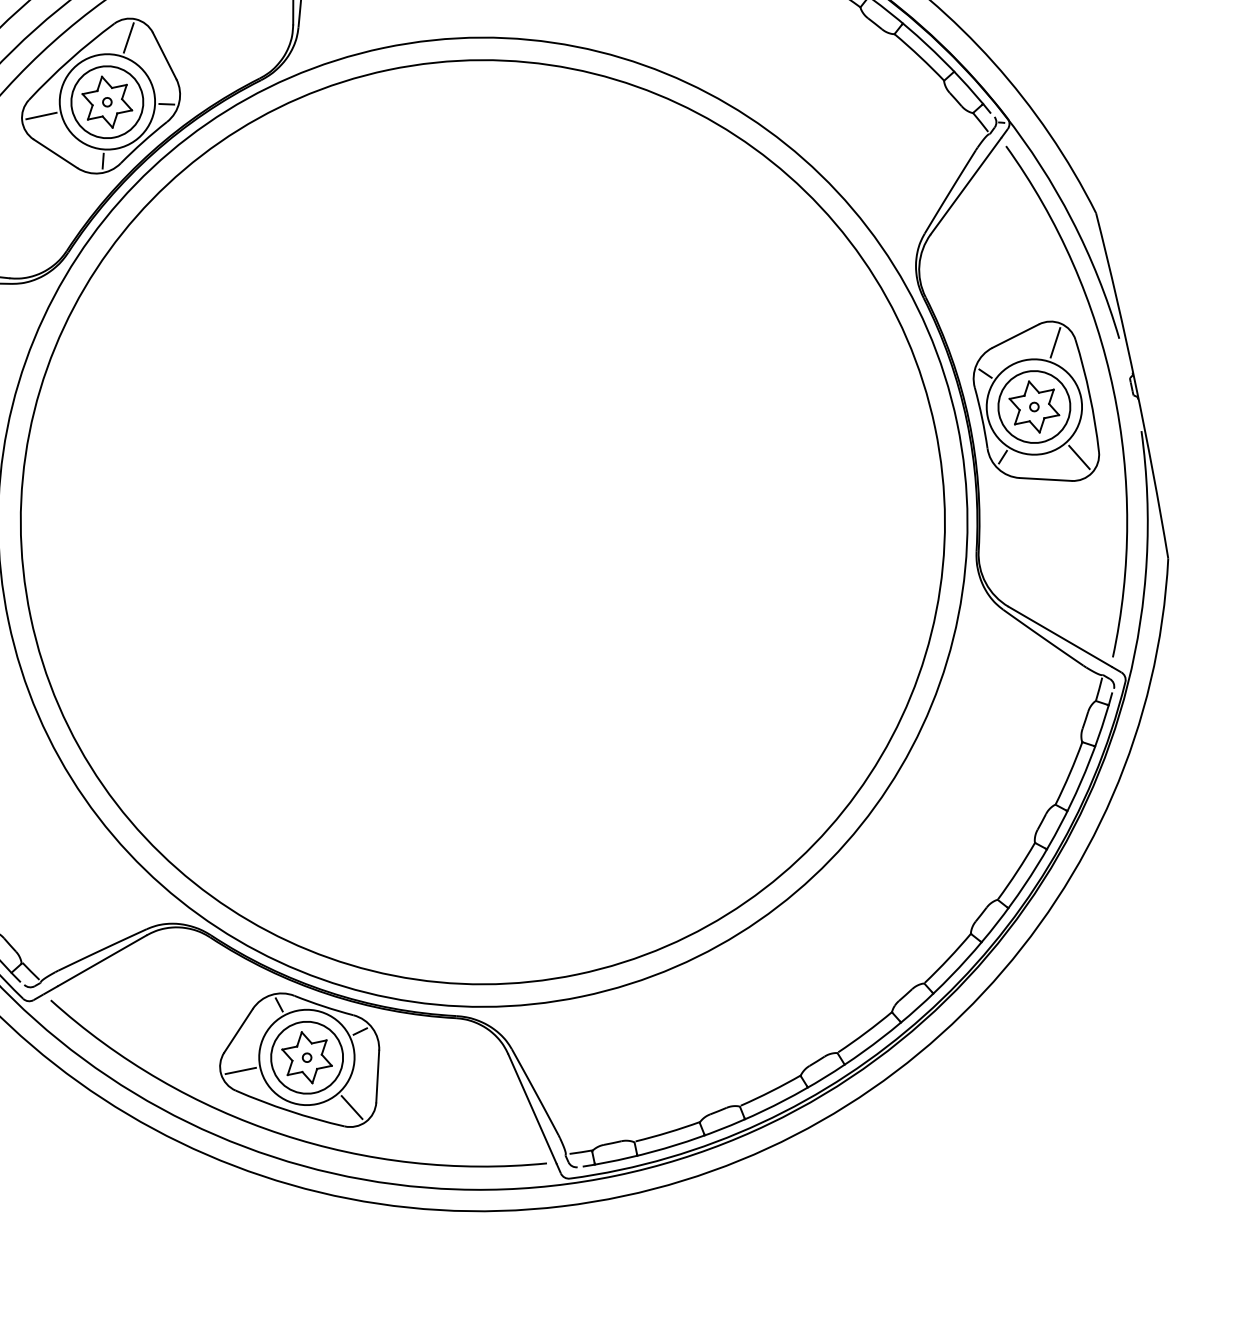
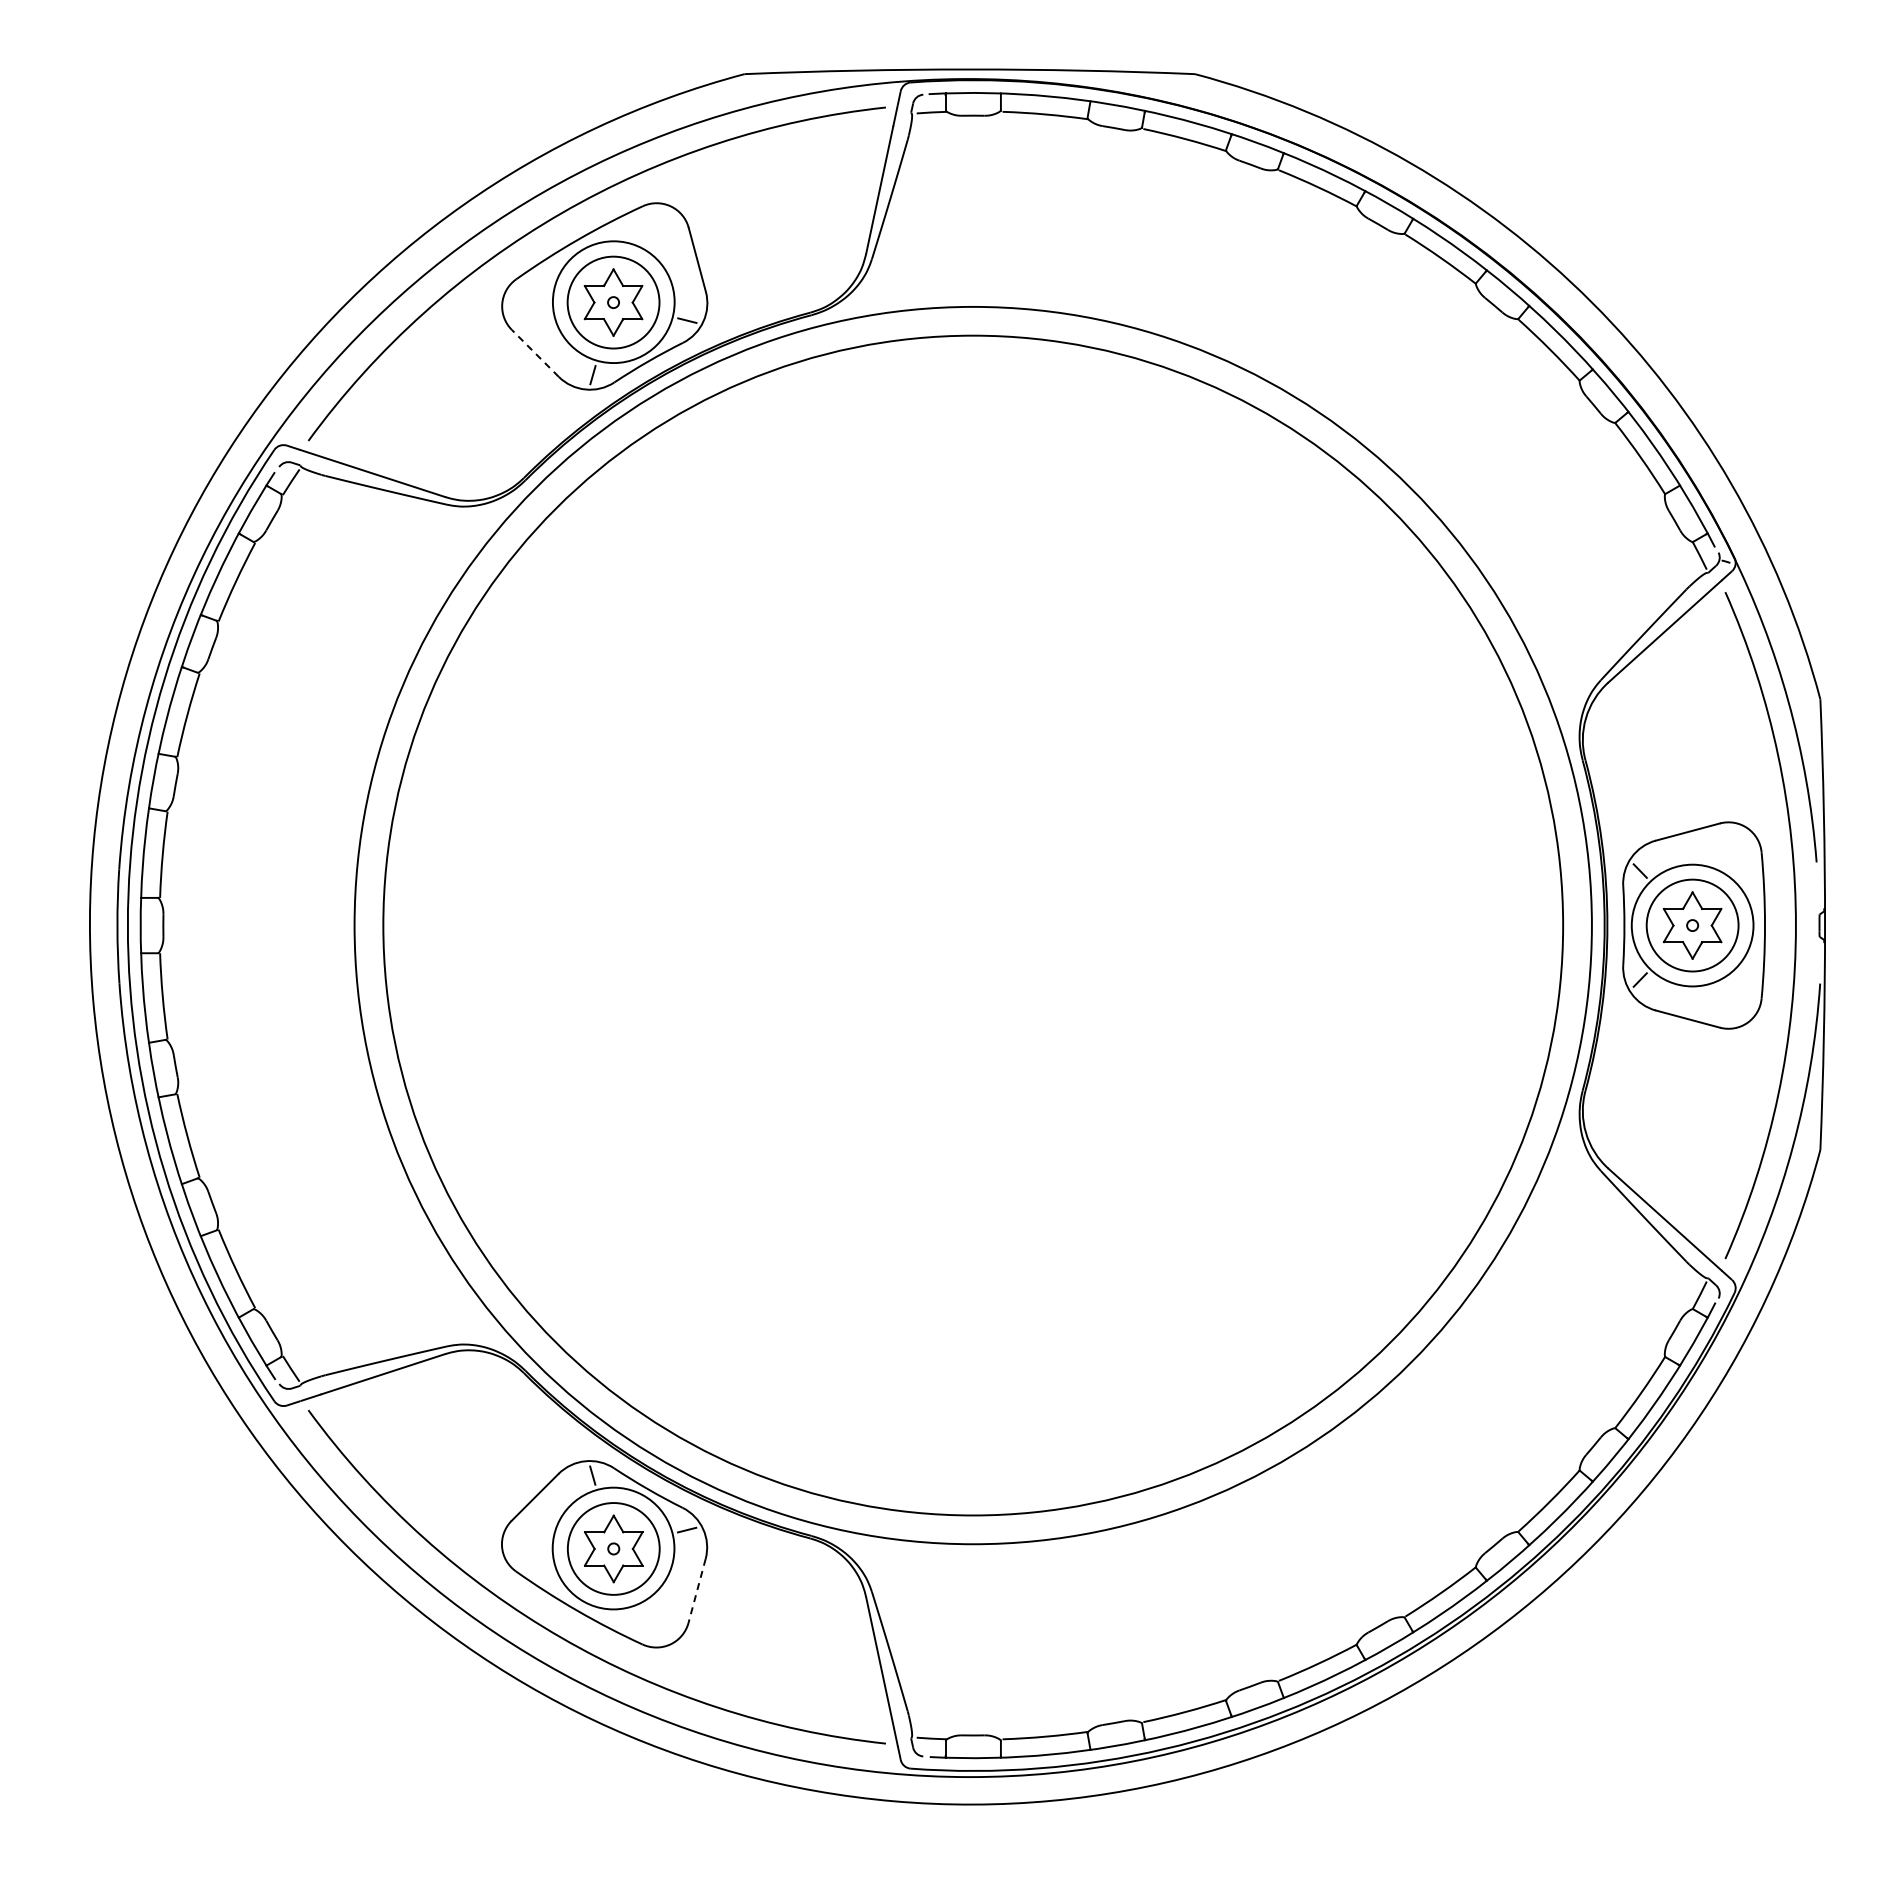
line: (129, 37) -> (657, 227), removed
line: (41, 115) -> (527, 302), removed
line: (54, 153) -> (534, 353), solid -> dashed
line: (1055, 342) -> (1735, 850), removed
line: (1079, 457) -> (1735, 1000), removed
line: (240, 1071) -> (527, 1548), removed
line: (377, 1077) -> (696, 1591), solid -> dashed
line: (351, 1107) -> (656, 1622), removed

